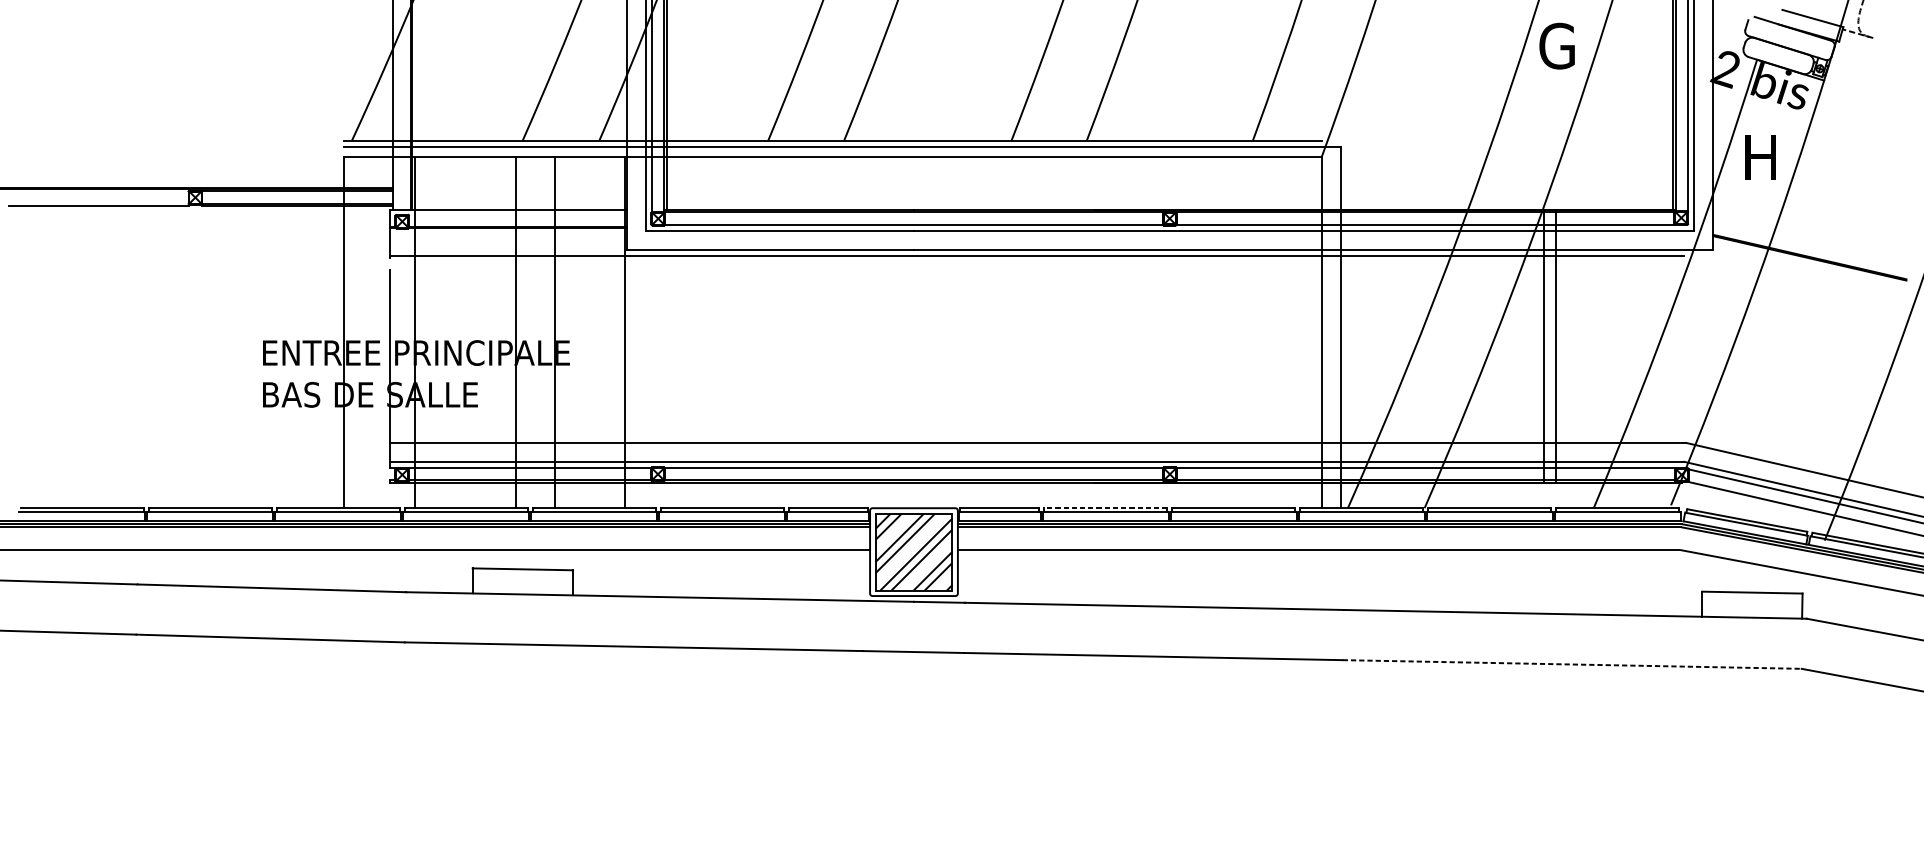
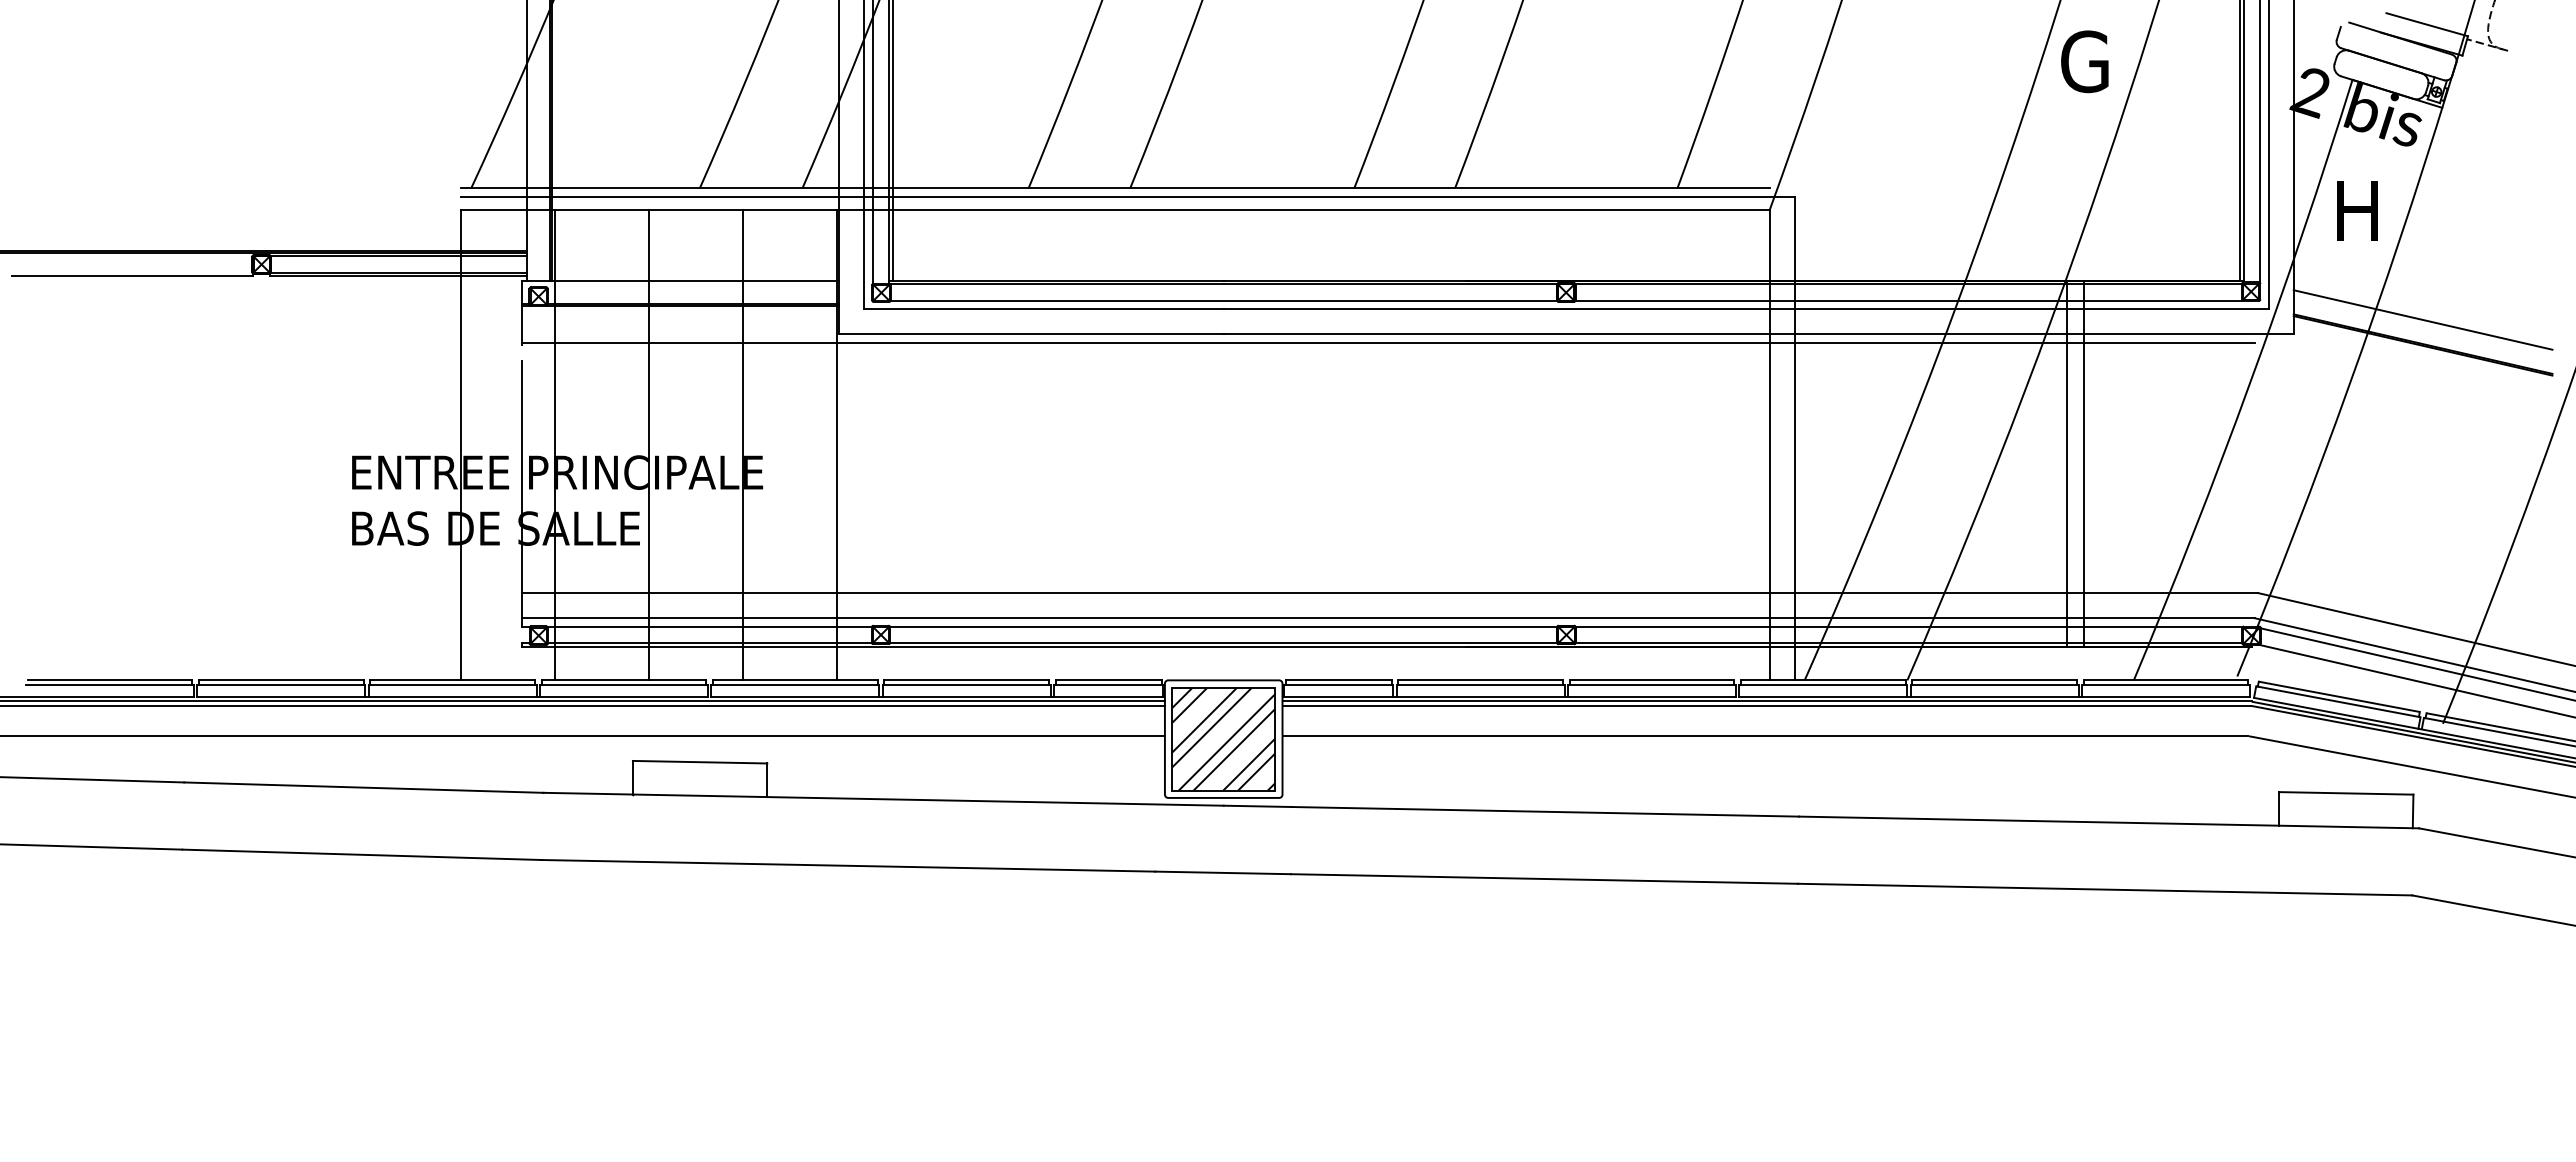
line: (1809, 238) -> (2422, 319), added
line: (515, 332) -> (649, 445), moved
line: (1105, 508) -> (1480, 680), dashed -> solid
line: (1572, 664) -> (2105, 889), dashed -> solid

